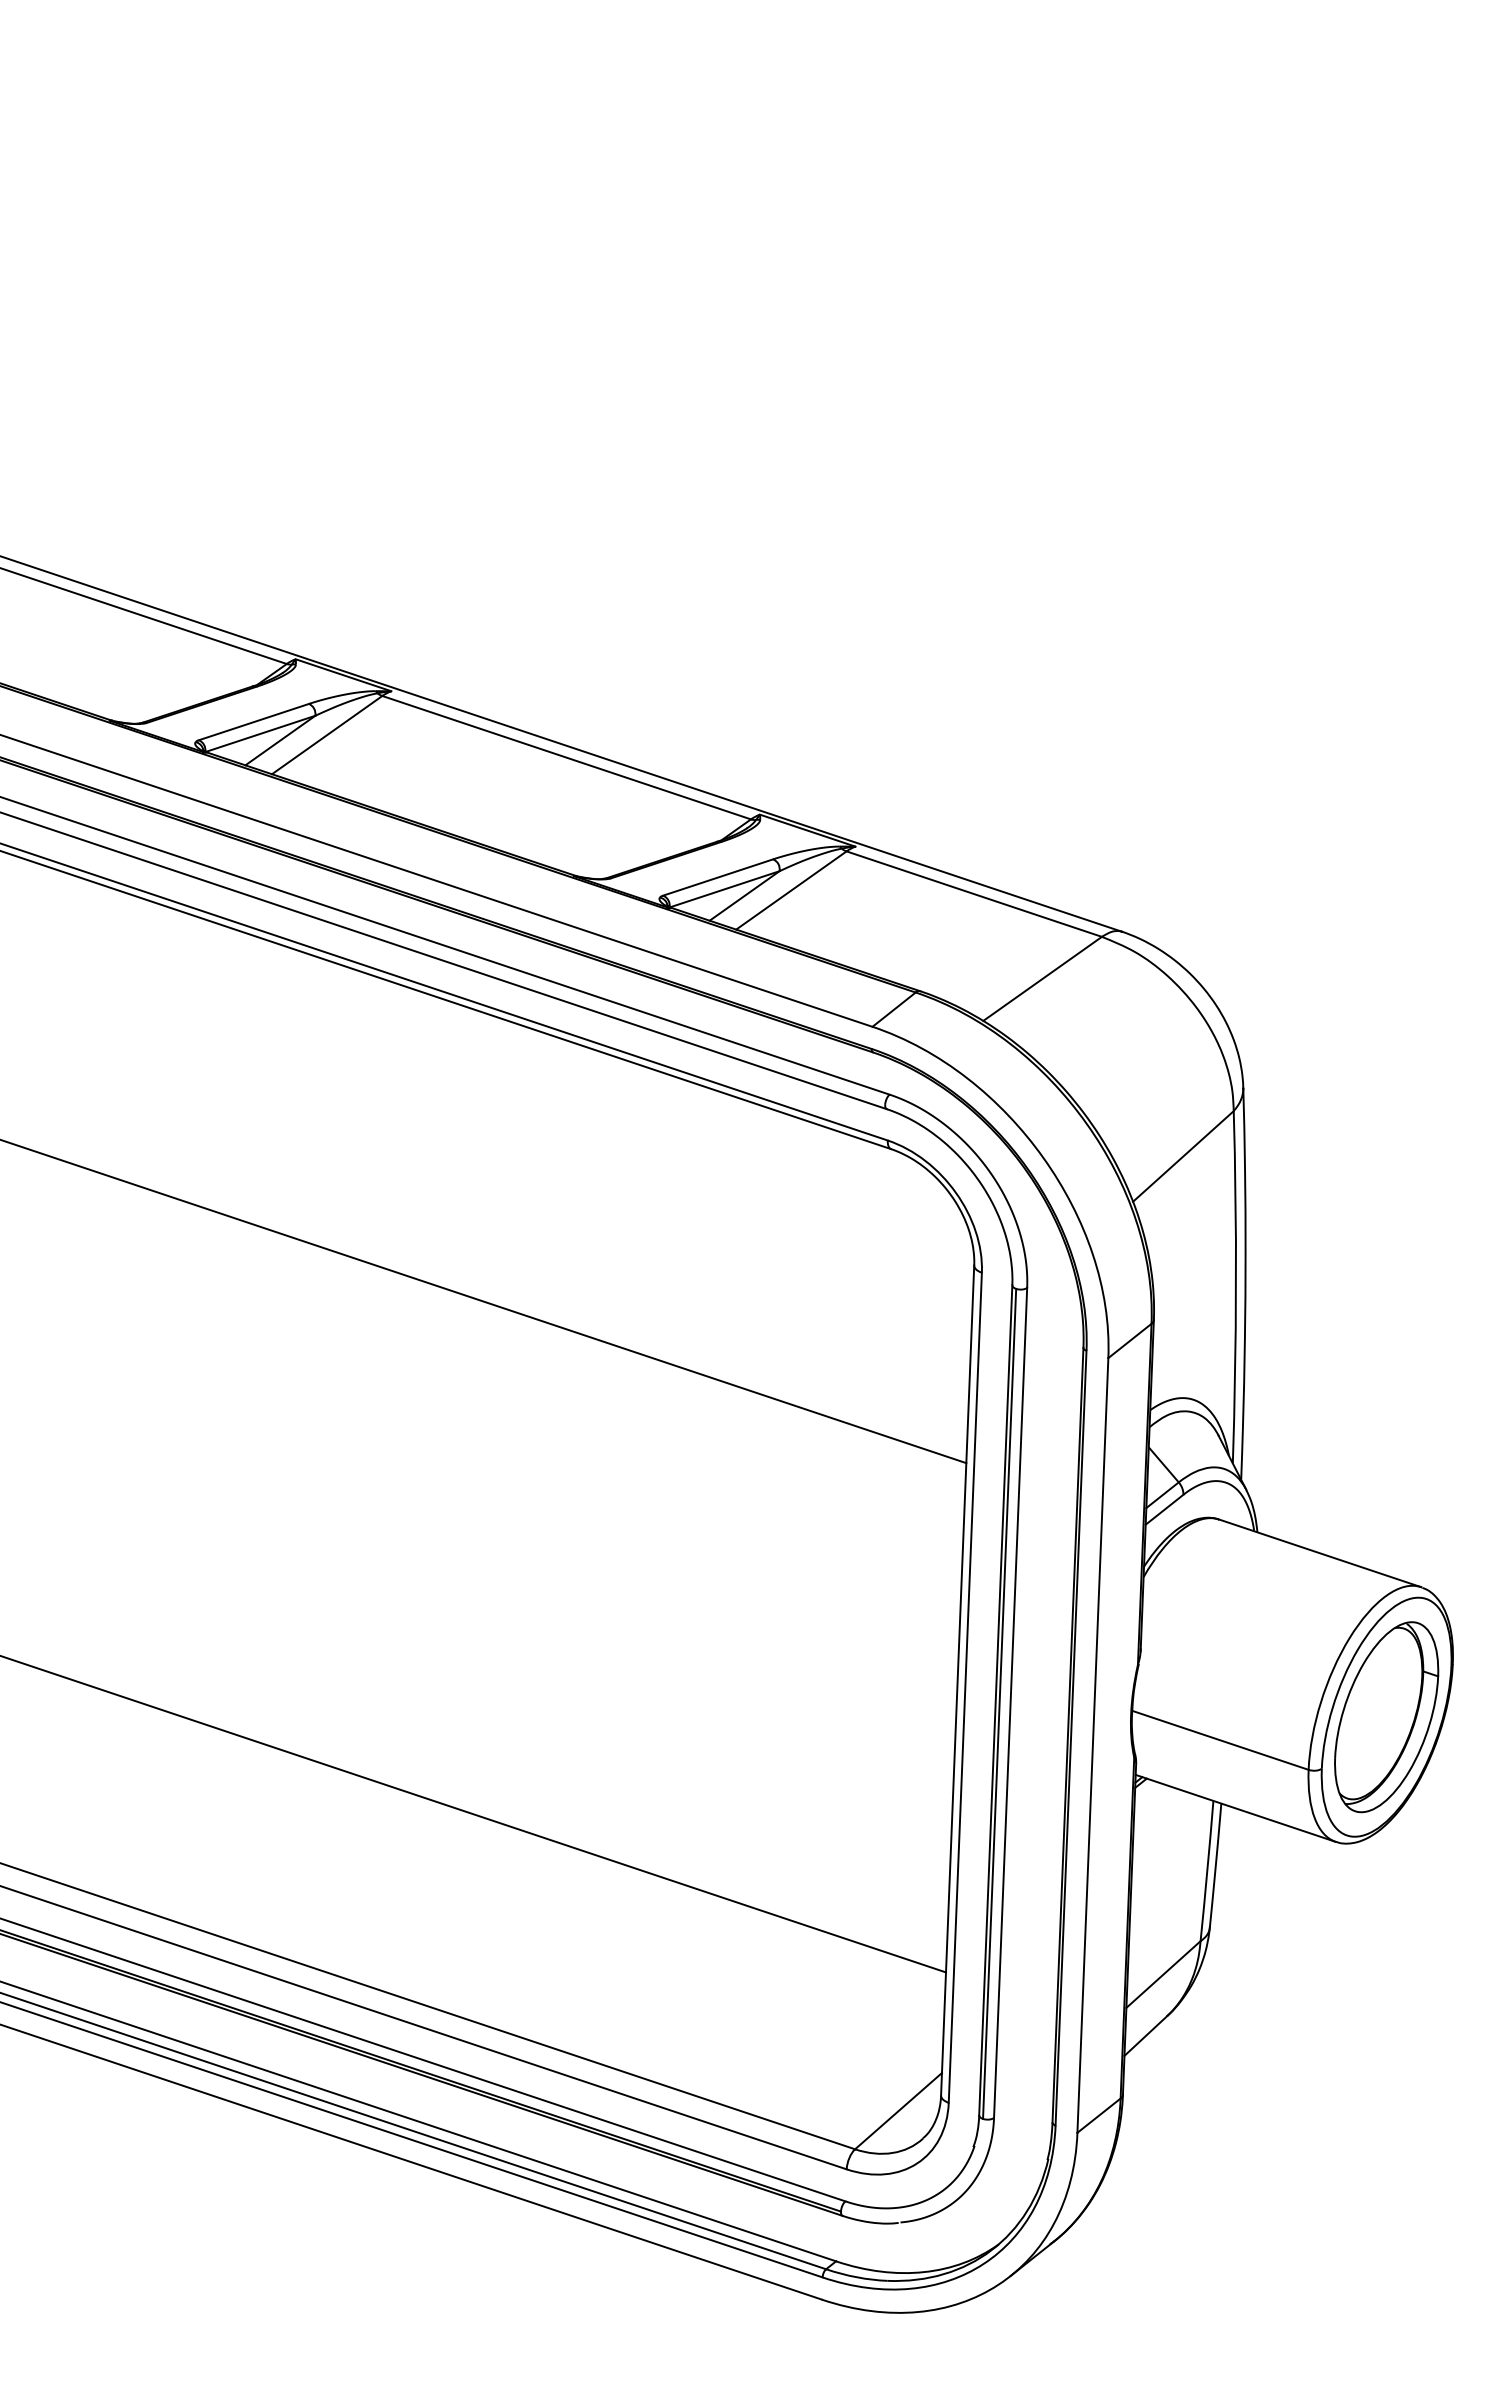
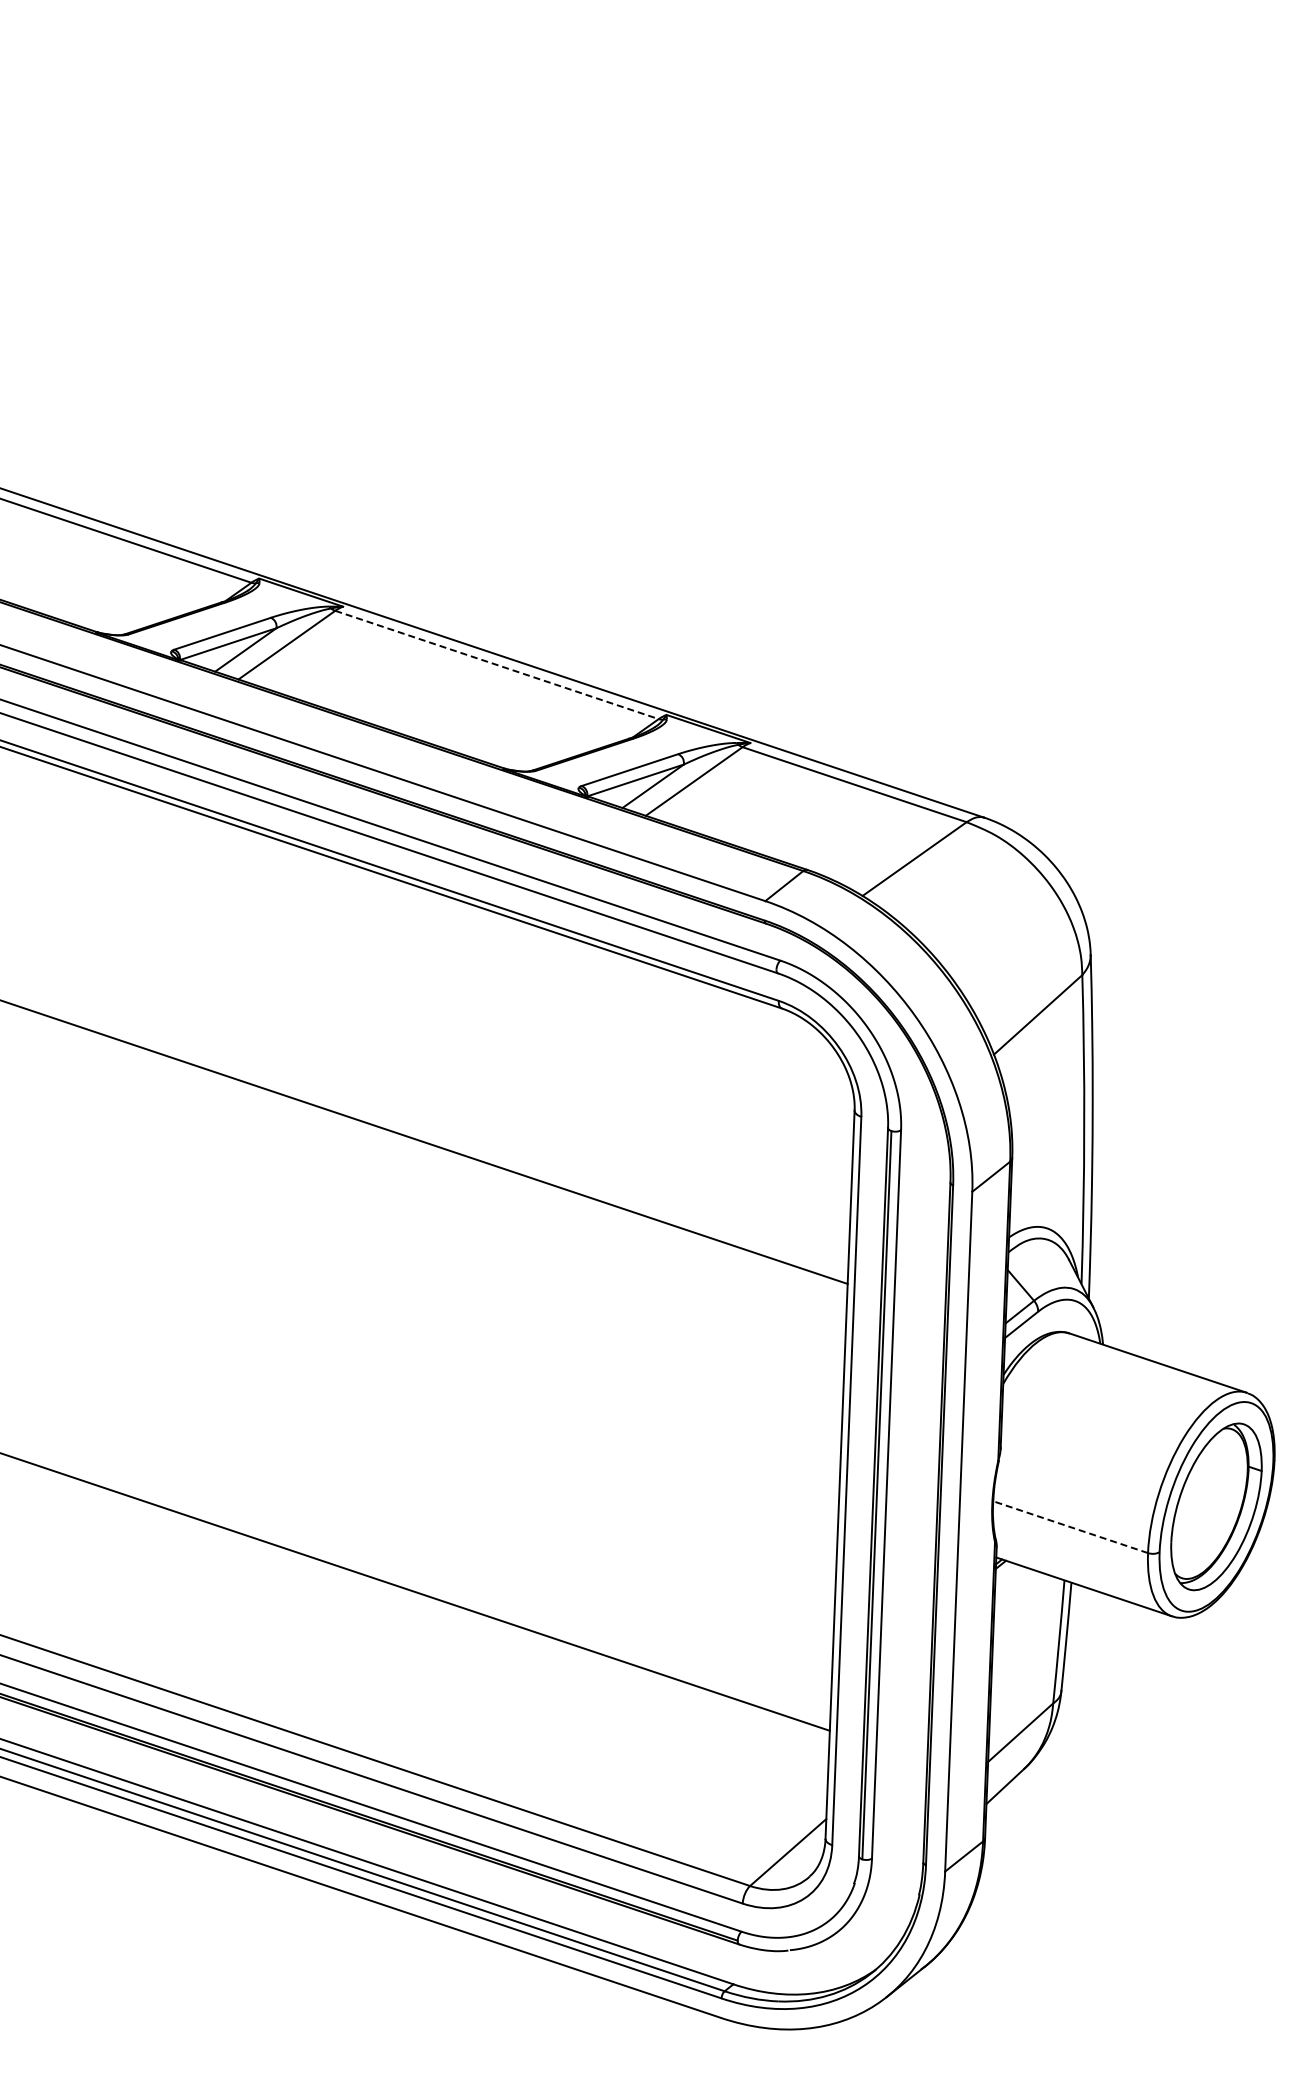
line: (567, 757) -> (497, 664), solid -> dashed
line: (1220, 1740) -> (1070, 1527), solid -> dashed

